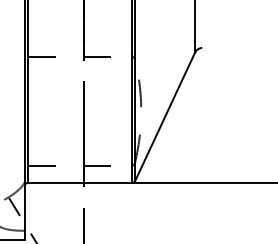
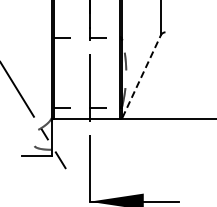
line: (164, 116) -> (141, 76), solid -> dashed

